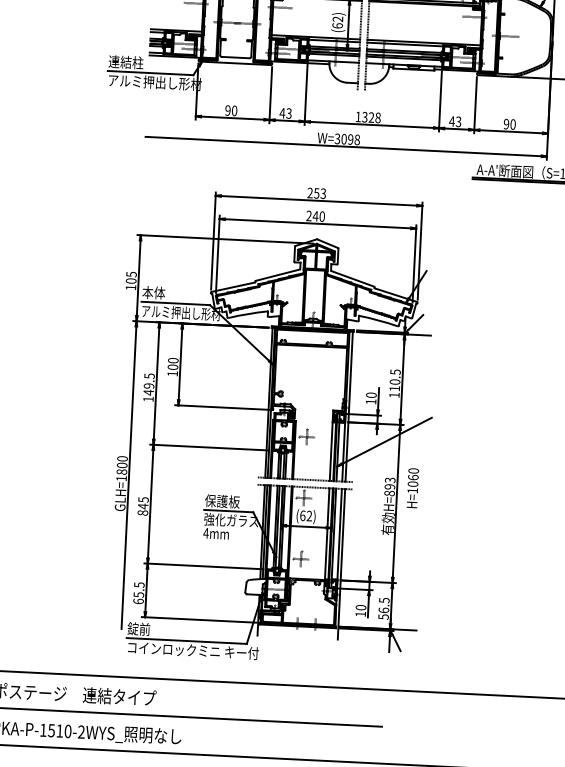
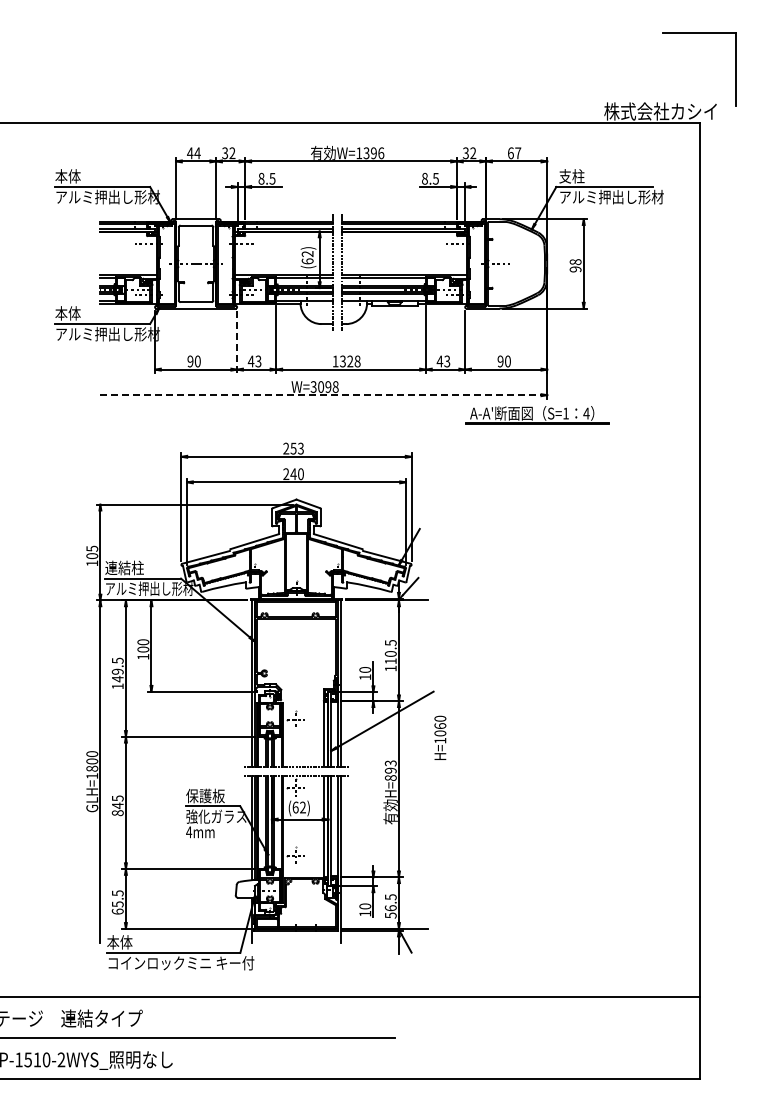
text: (125, 62) -> (74, 313), 連結柱 -> 本体
line: (271, 95) -> (237, 342), solid -> dashed
line: (343, 146) -> (320, 395), solid -> dashed
text: (159, 292) -> (124, 567), 本体 -> 連結柱
text: (413, 487) -> (440, 737), moved
text: (138, 629) -> (119, 942), 錠前 -> 本体

